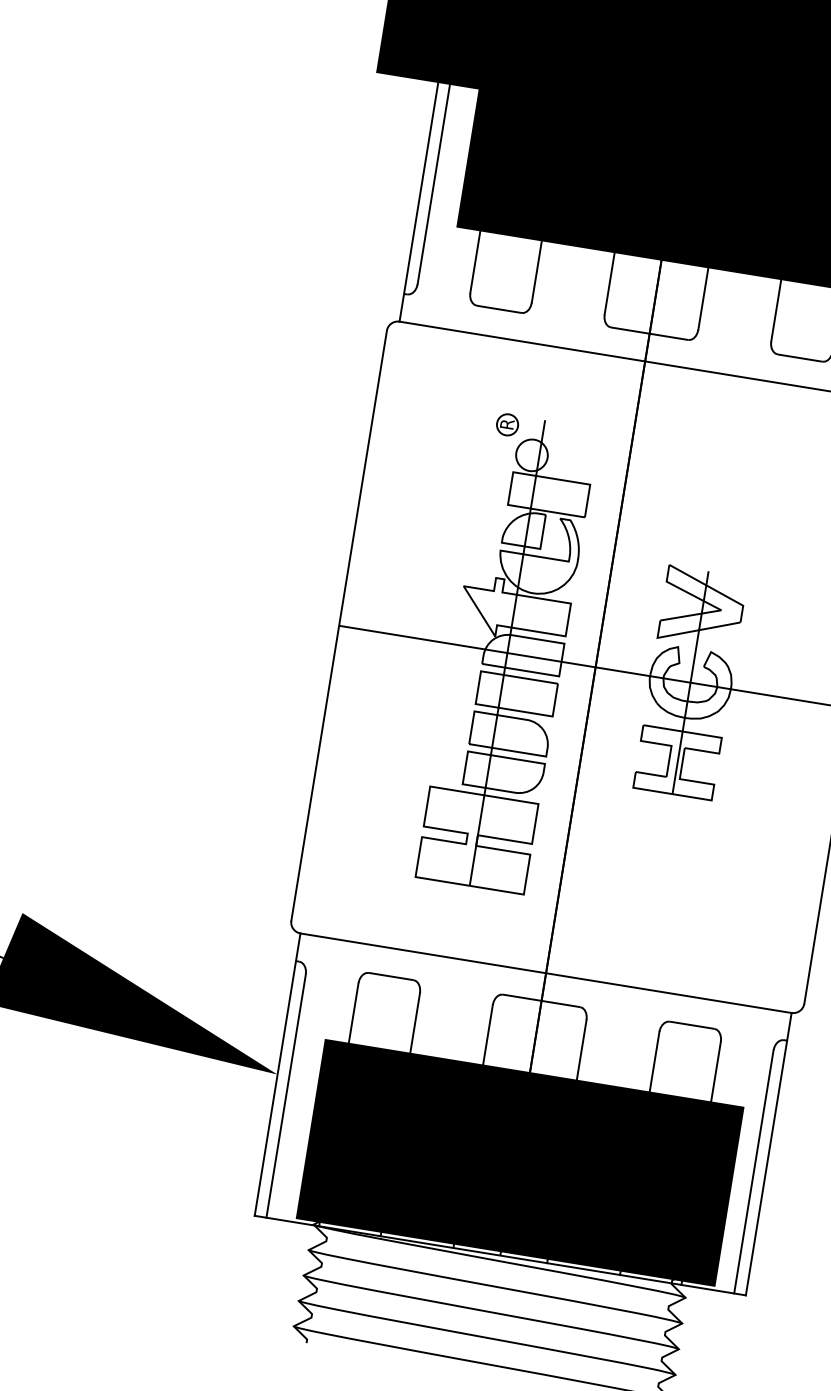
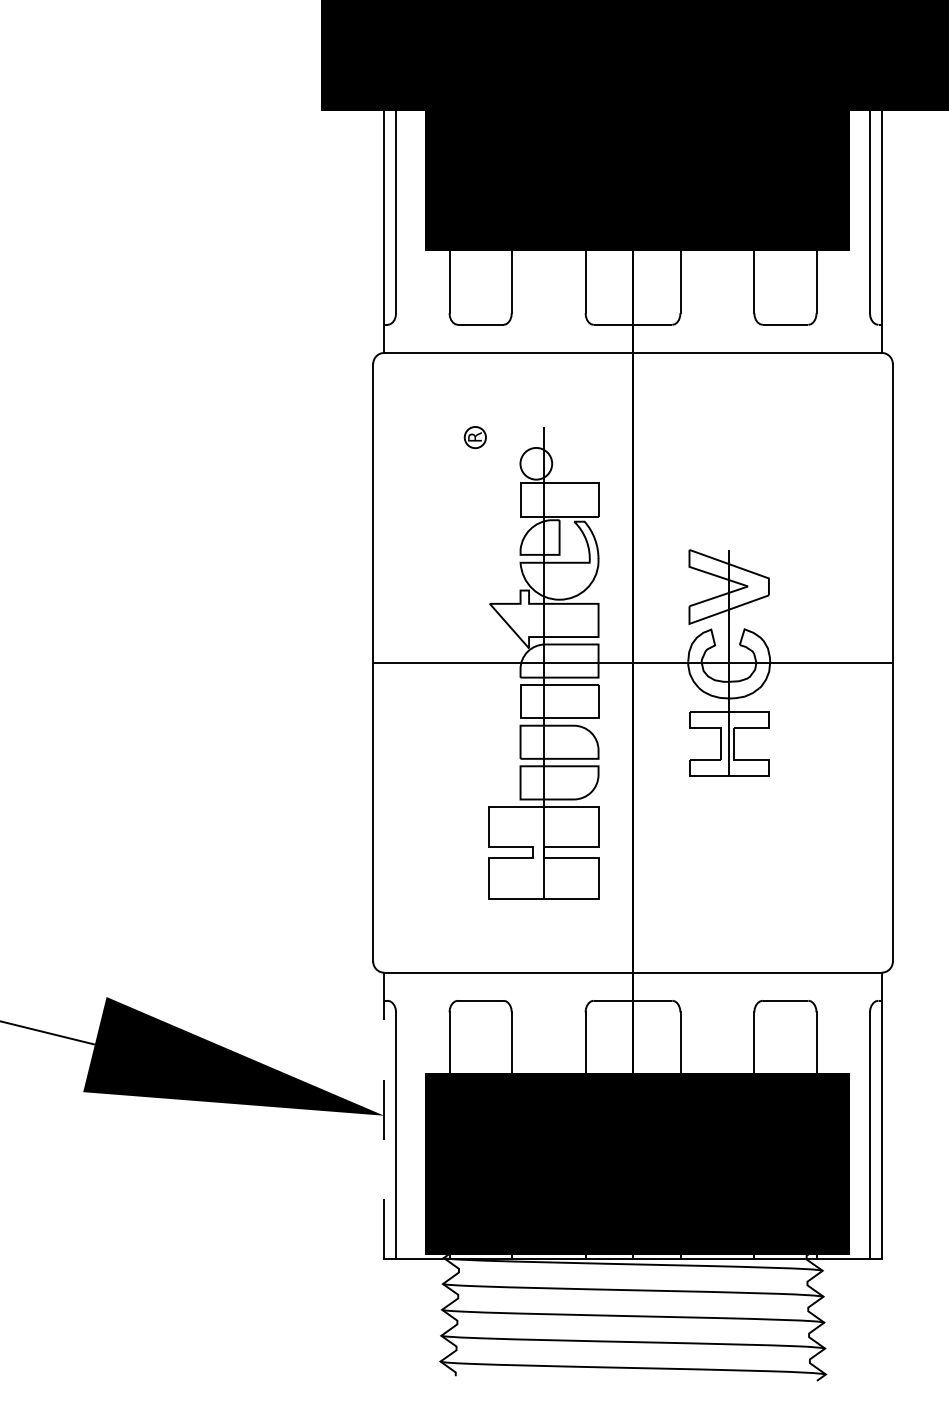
part: (506, 424) -> (474, 437), moved
line: (277, 1074) -> (384, 1115), solid -> dashed

